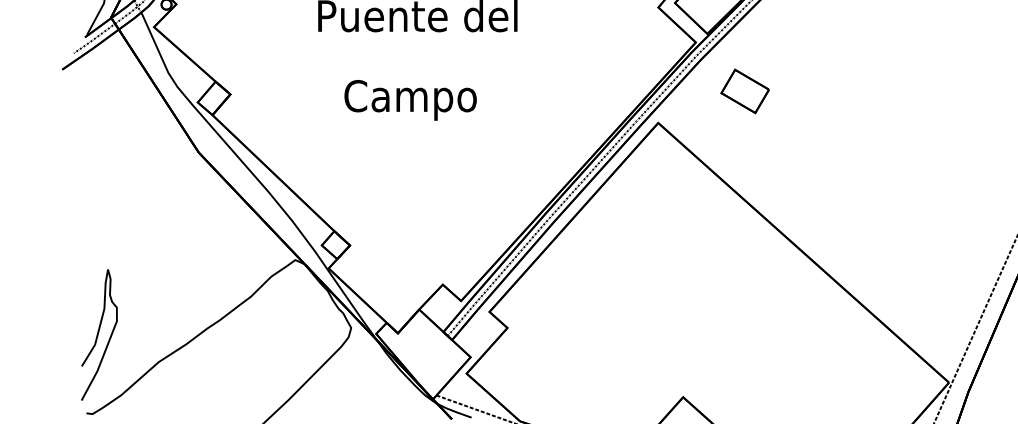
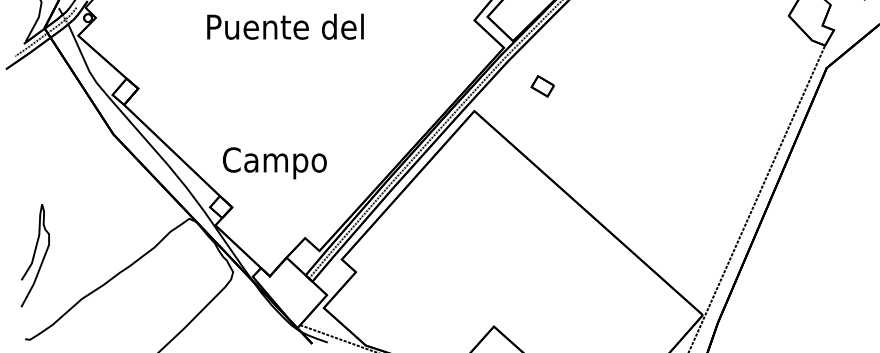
part: (744, 91) -> (542, 86), size x0.6
text: (410, 100) -> (274, 163), moved
curve: (98, 334) -> (34, 255), moved

